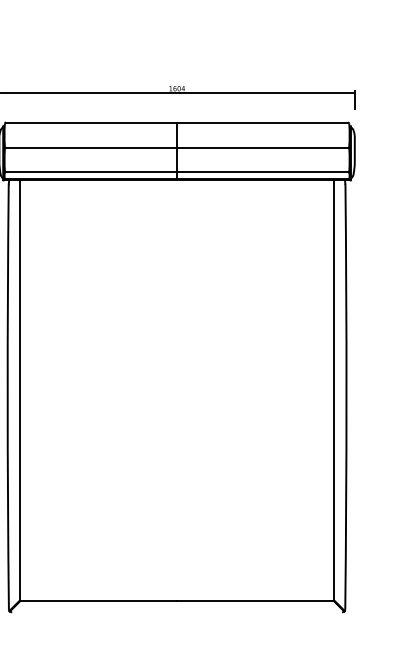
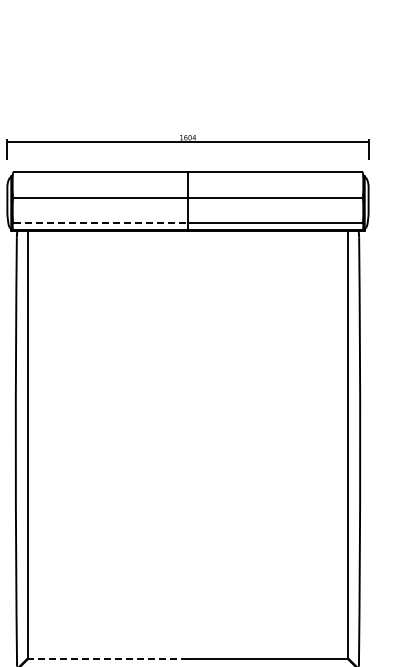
line: (91, 172) -> (101, 222), solid -> dashed
line: (98, 601) -> (108, 658), solid -> dashed

